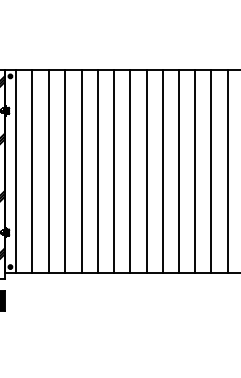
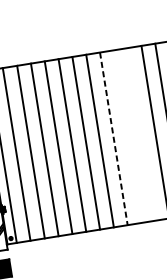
line: (162, 171) -> (127, 136), removed
line: (179, 171) -> (141, 134), removed
line: (146, 172) -> (113, 139), solid -> dashed

